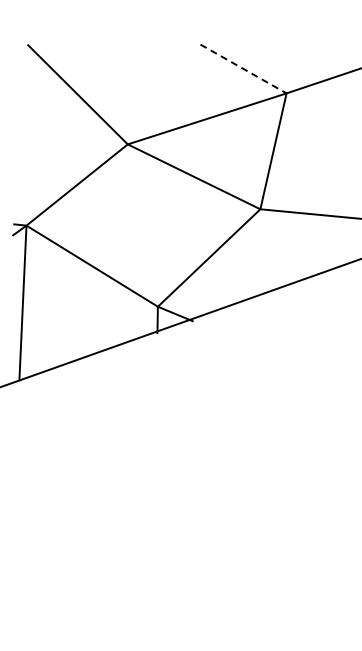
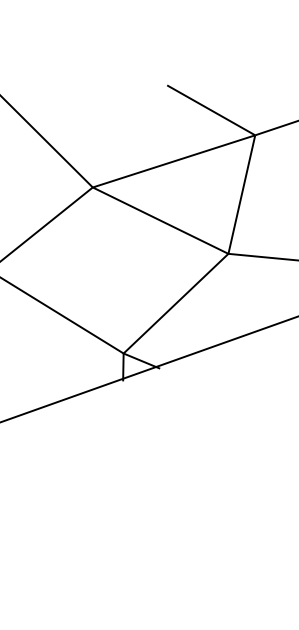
line: (243, 69) -> (211, 110), dashed -> solid

